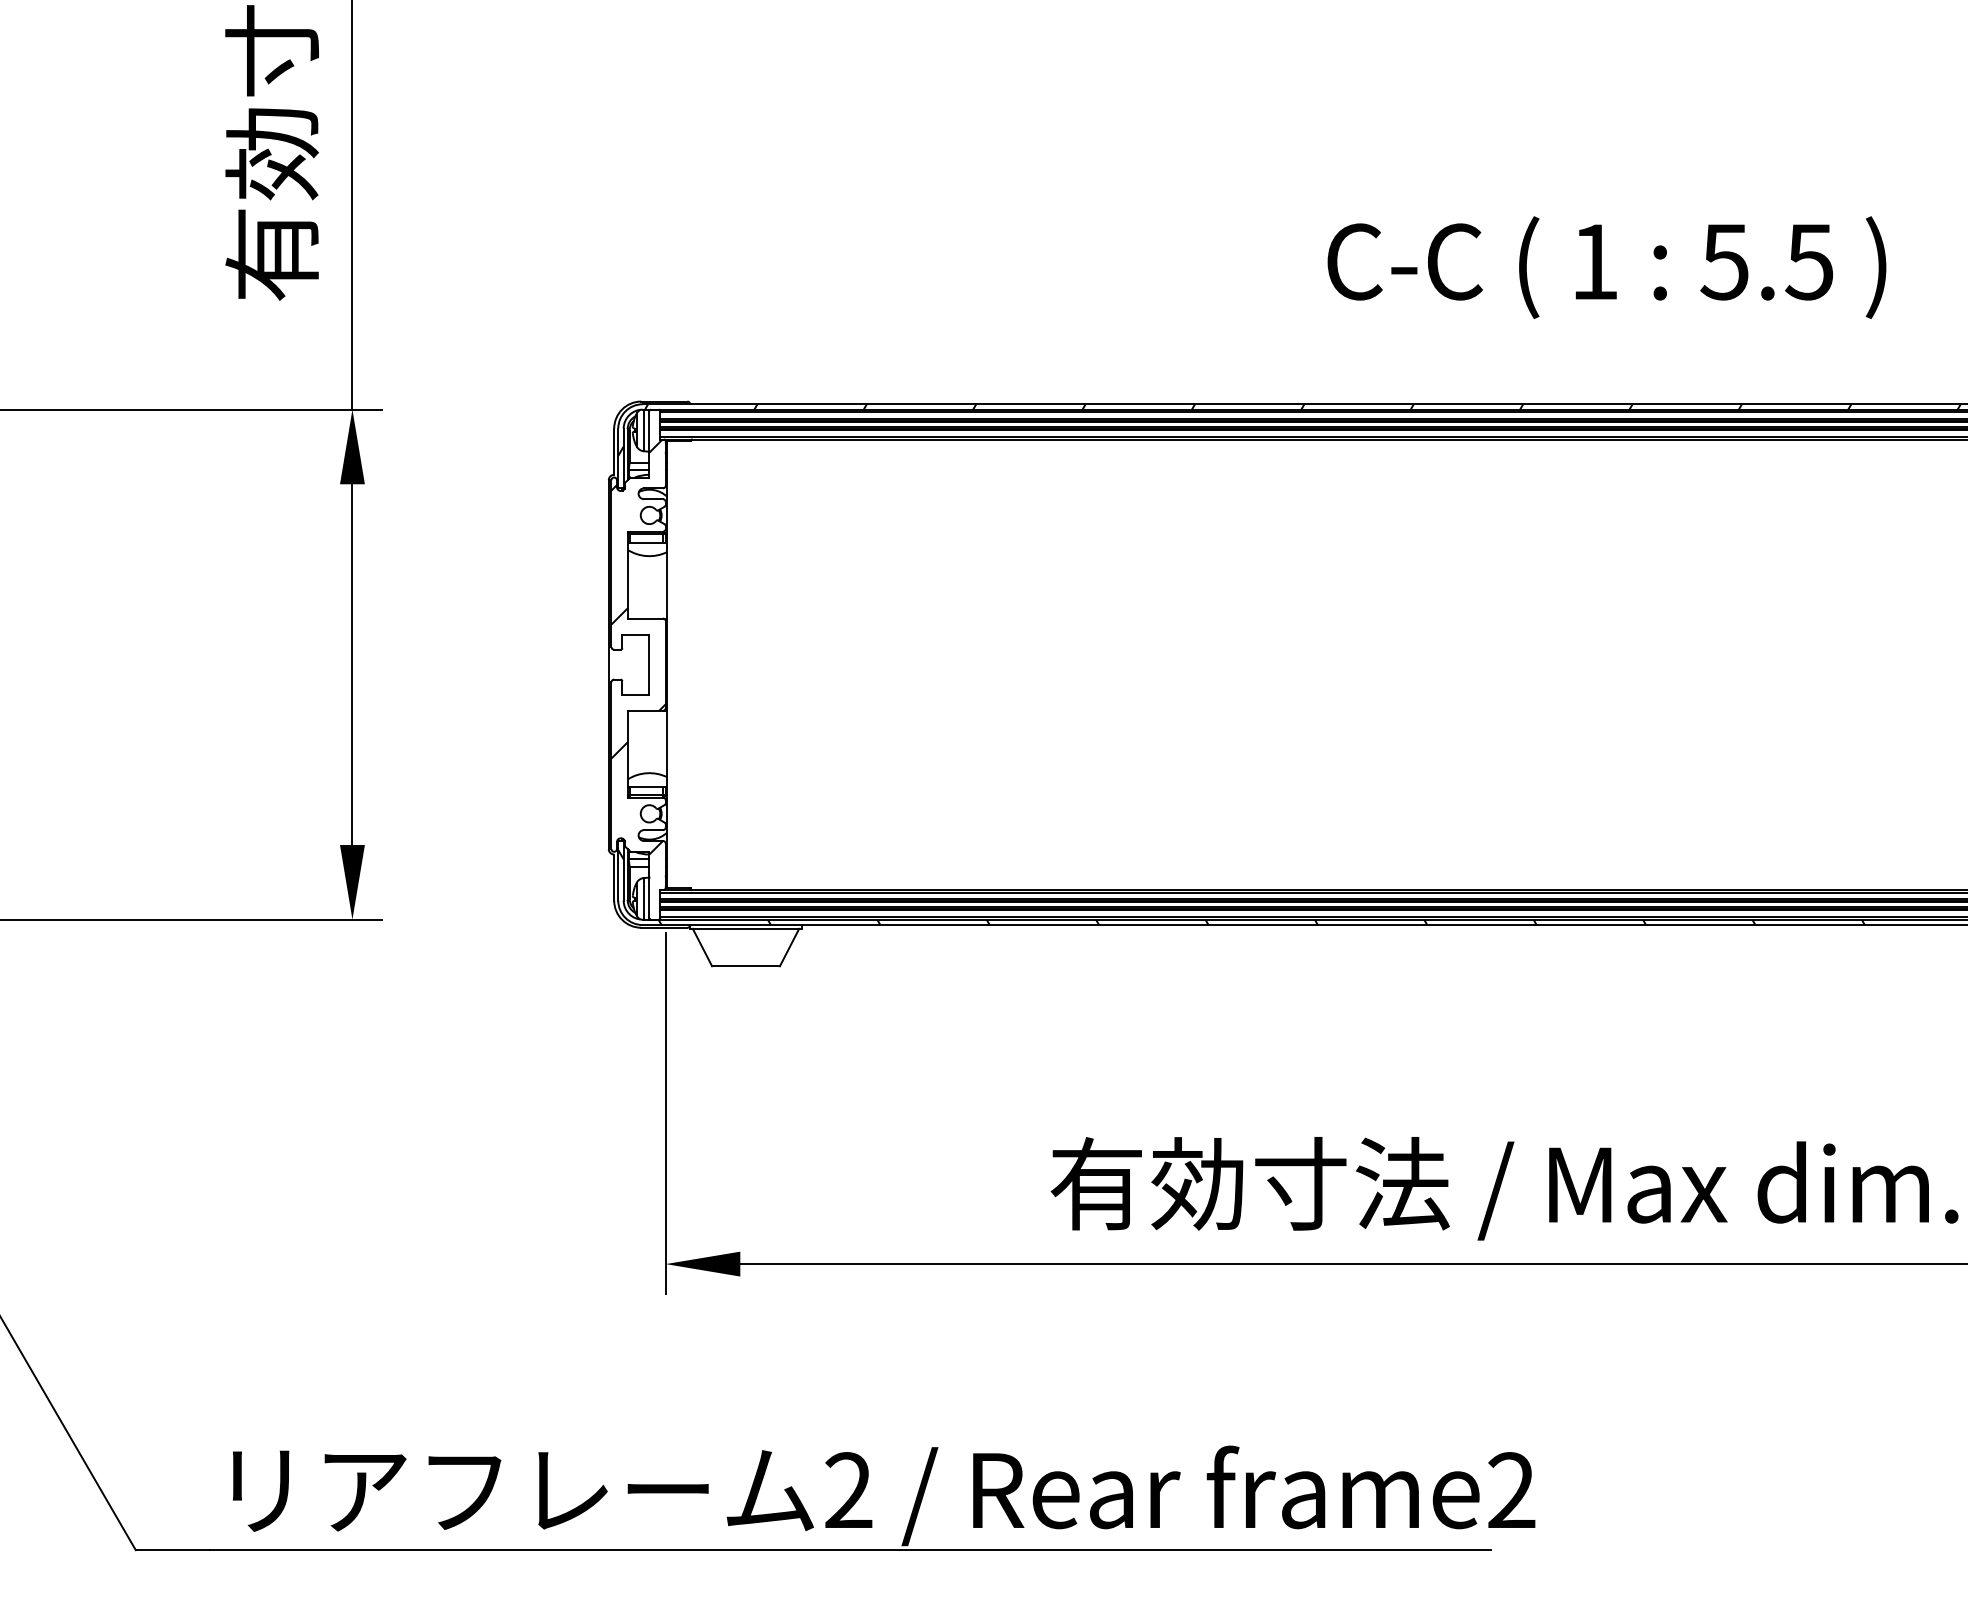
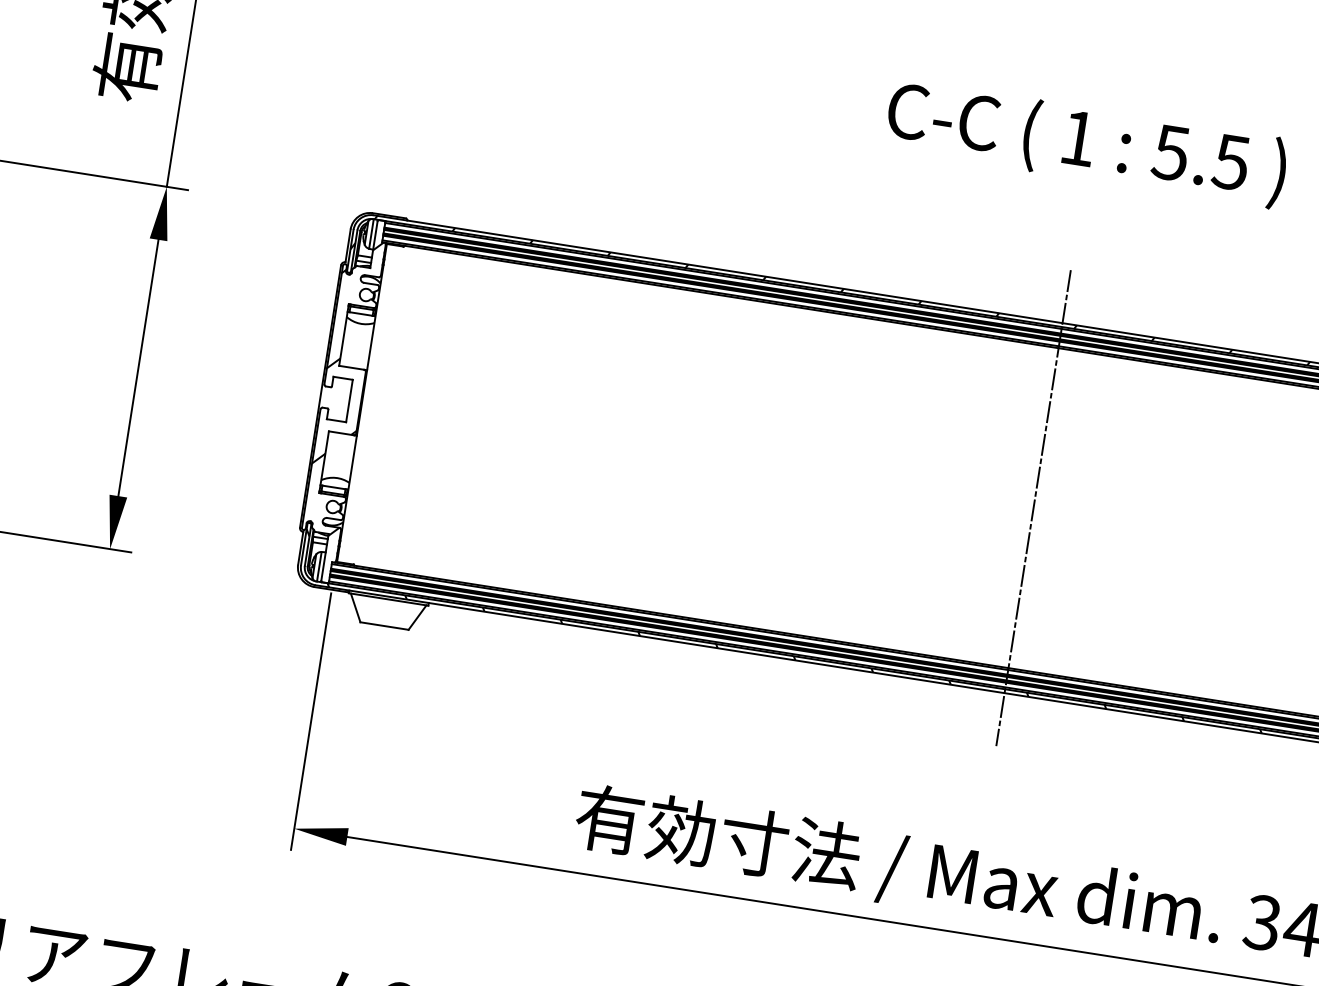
text: (1606, 267) -> (1086, 143), moved
line: (1612, 664) -> (1033, 508), added

